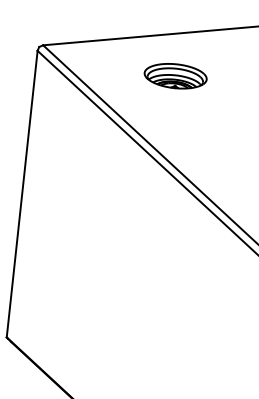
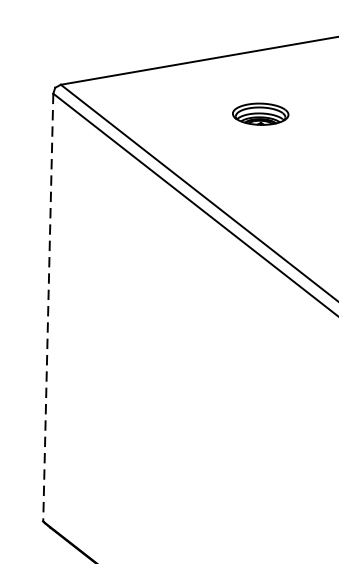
part: (175, 76) -> (260, 114), size x0.6
line: (22, 194) -> (48, 308), solid -> dashed

